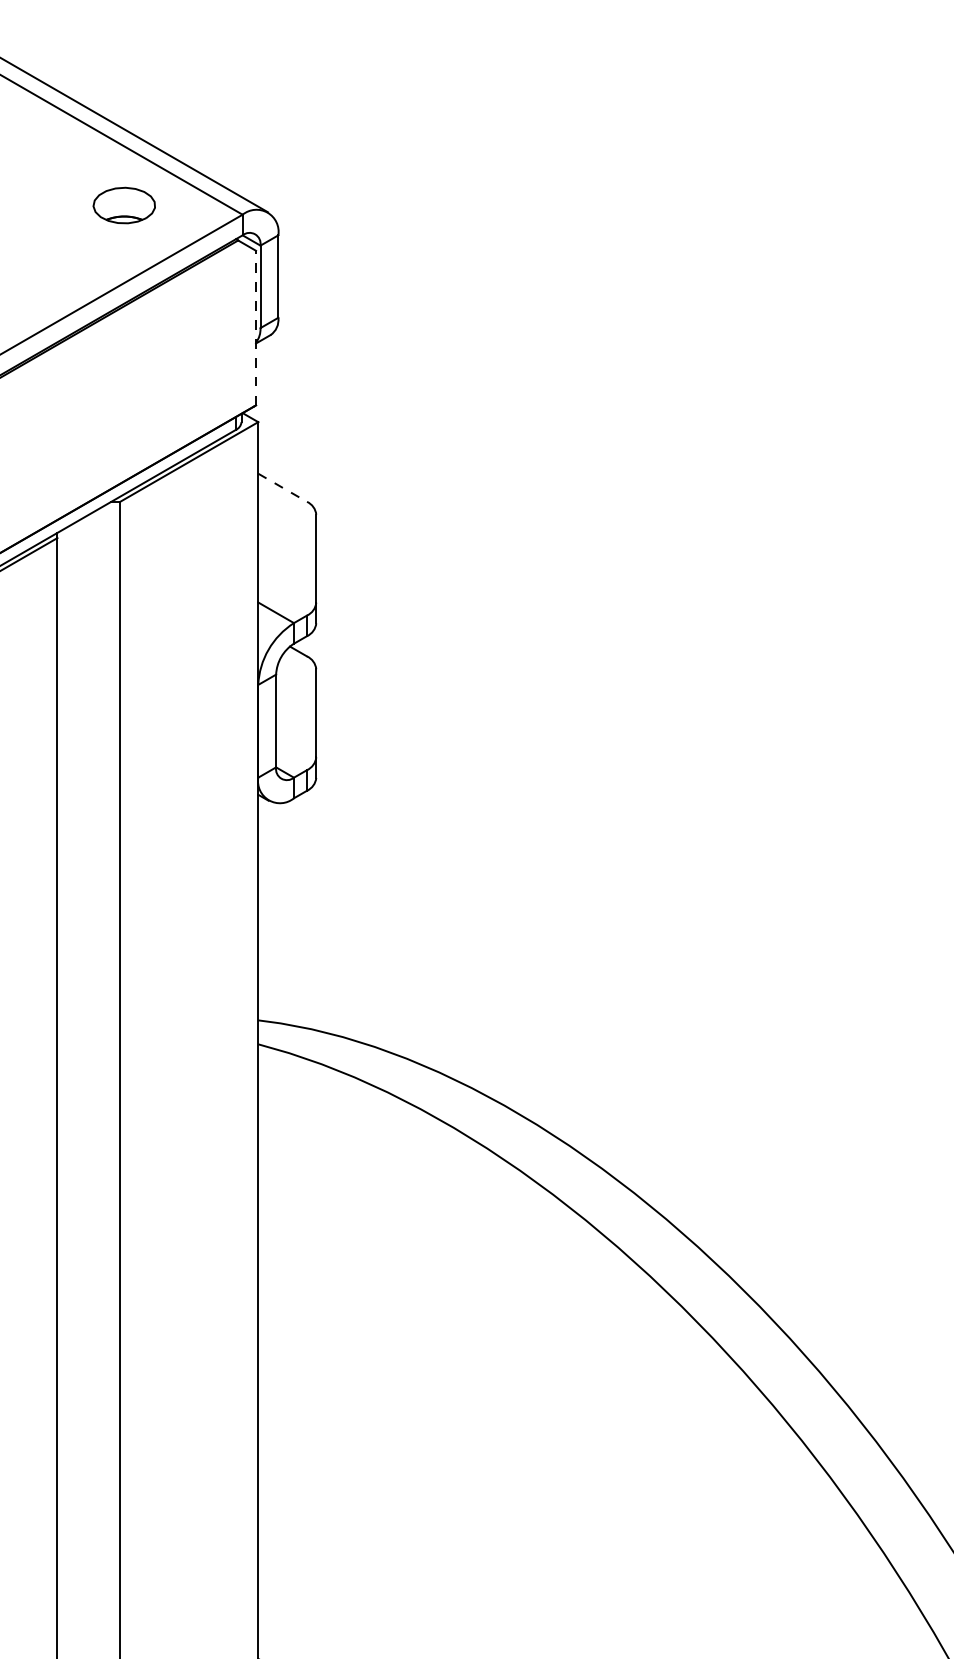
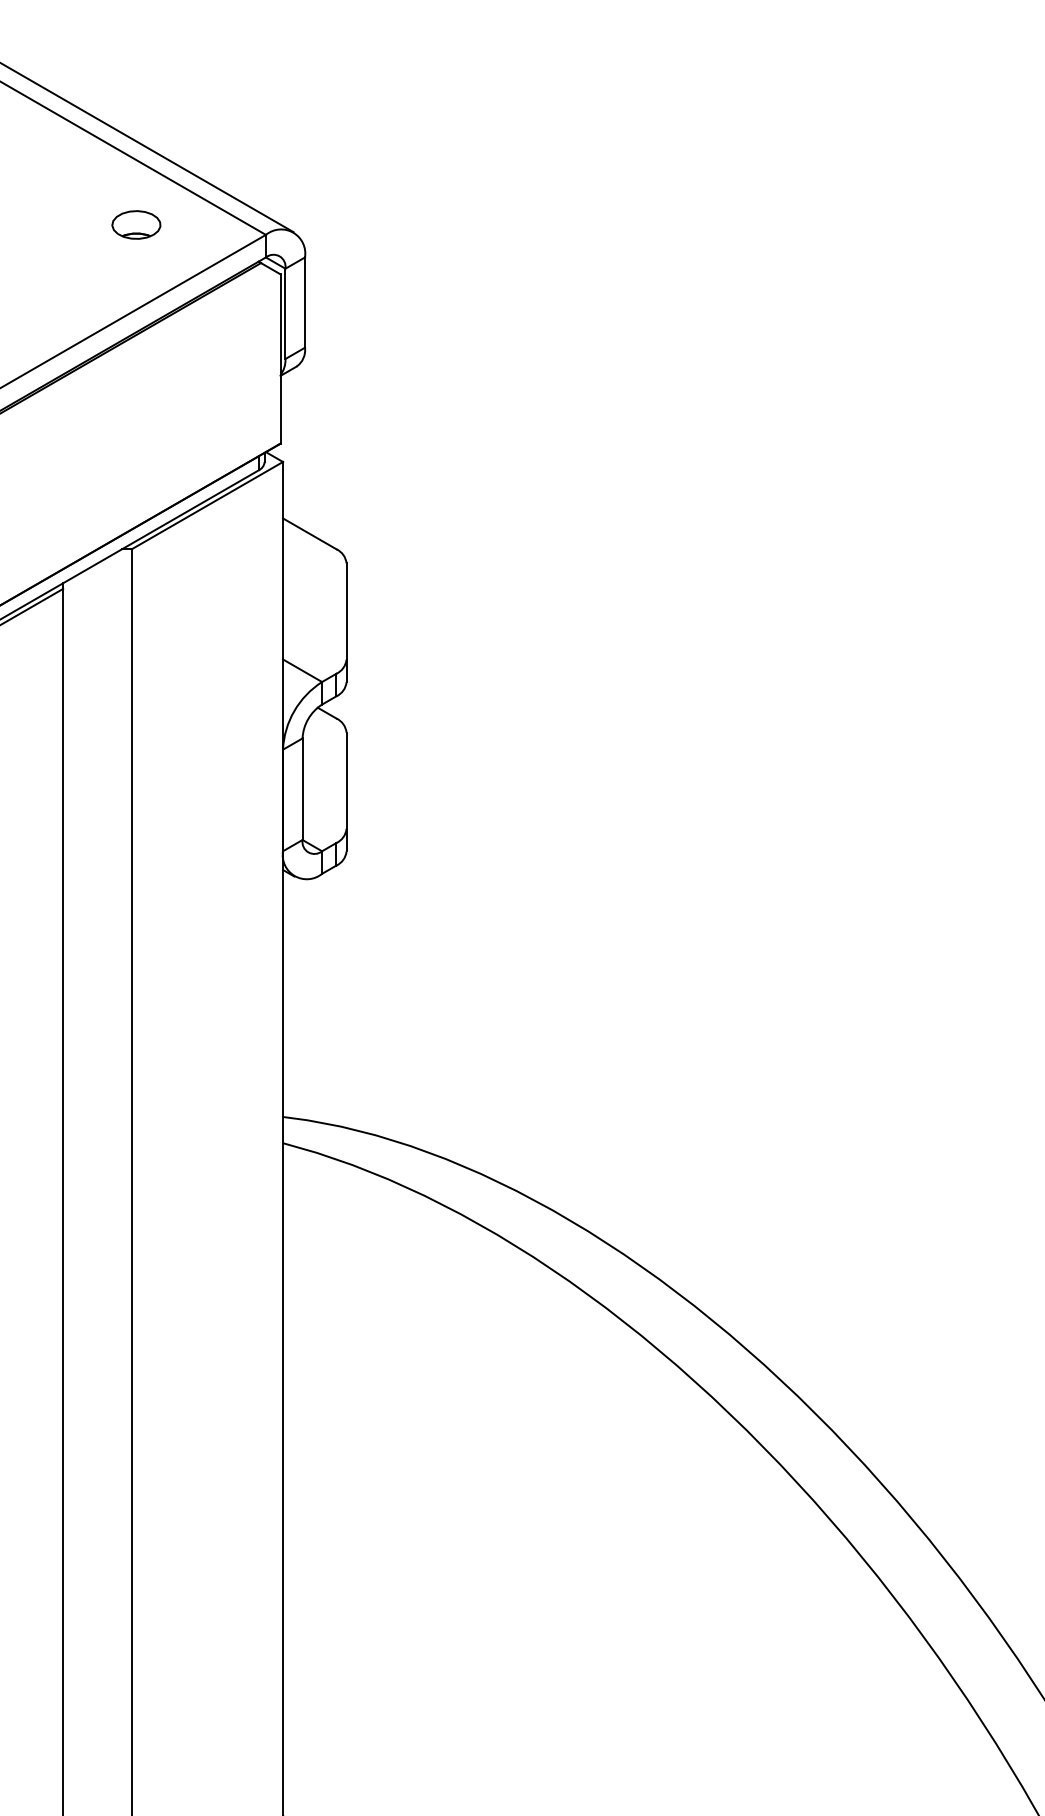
part: (124, 205) -> (136, 224), size x0.71
line: (256, 327) -> (281, 358), dashed -> solid
line: (283, 488) -> (310, 534), dashed -> solid

